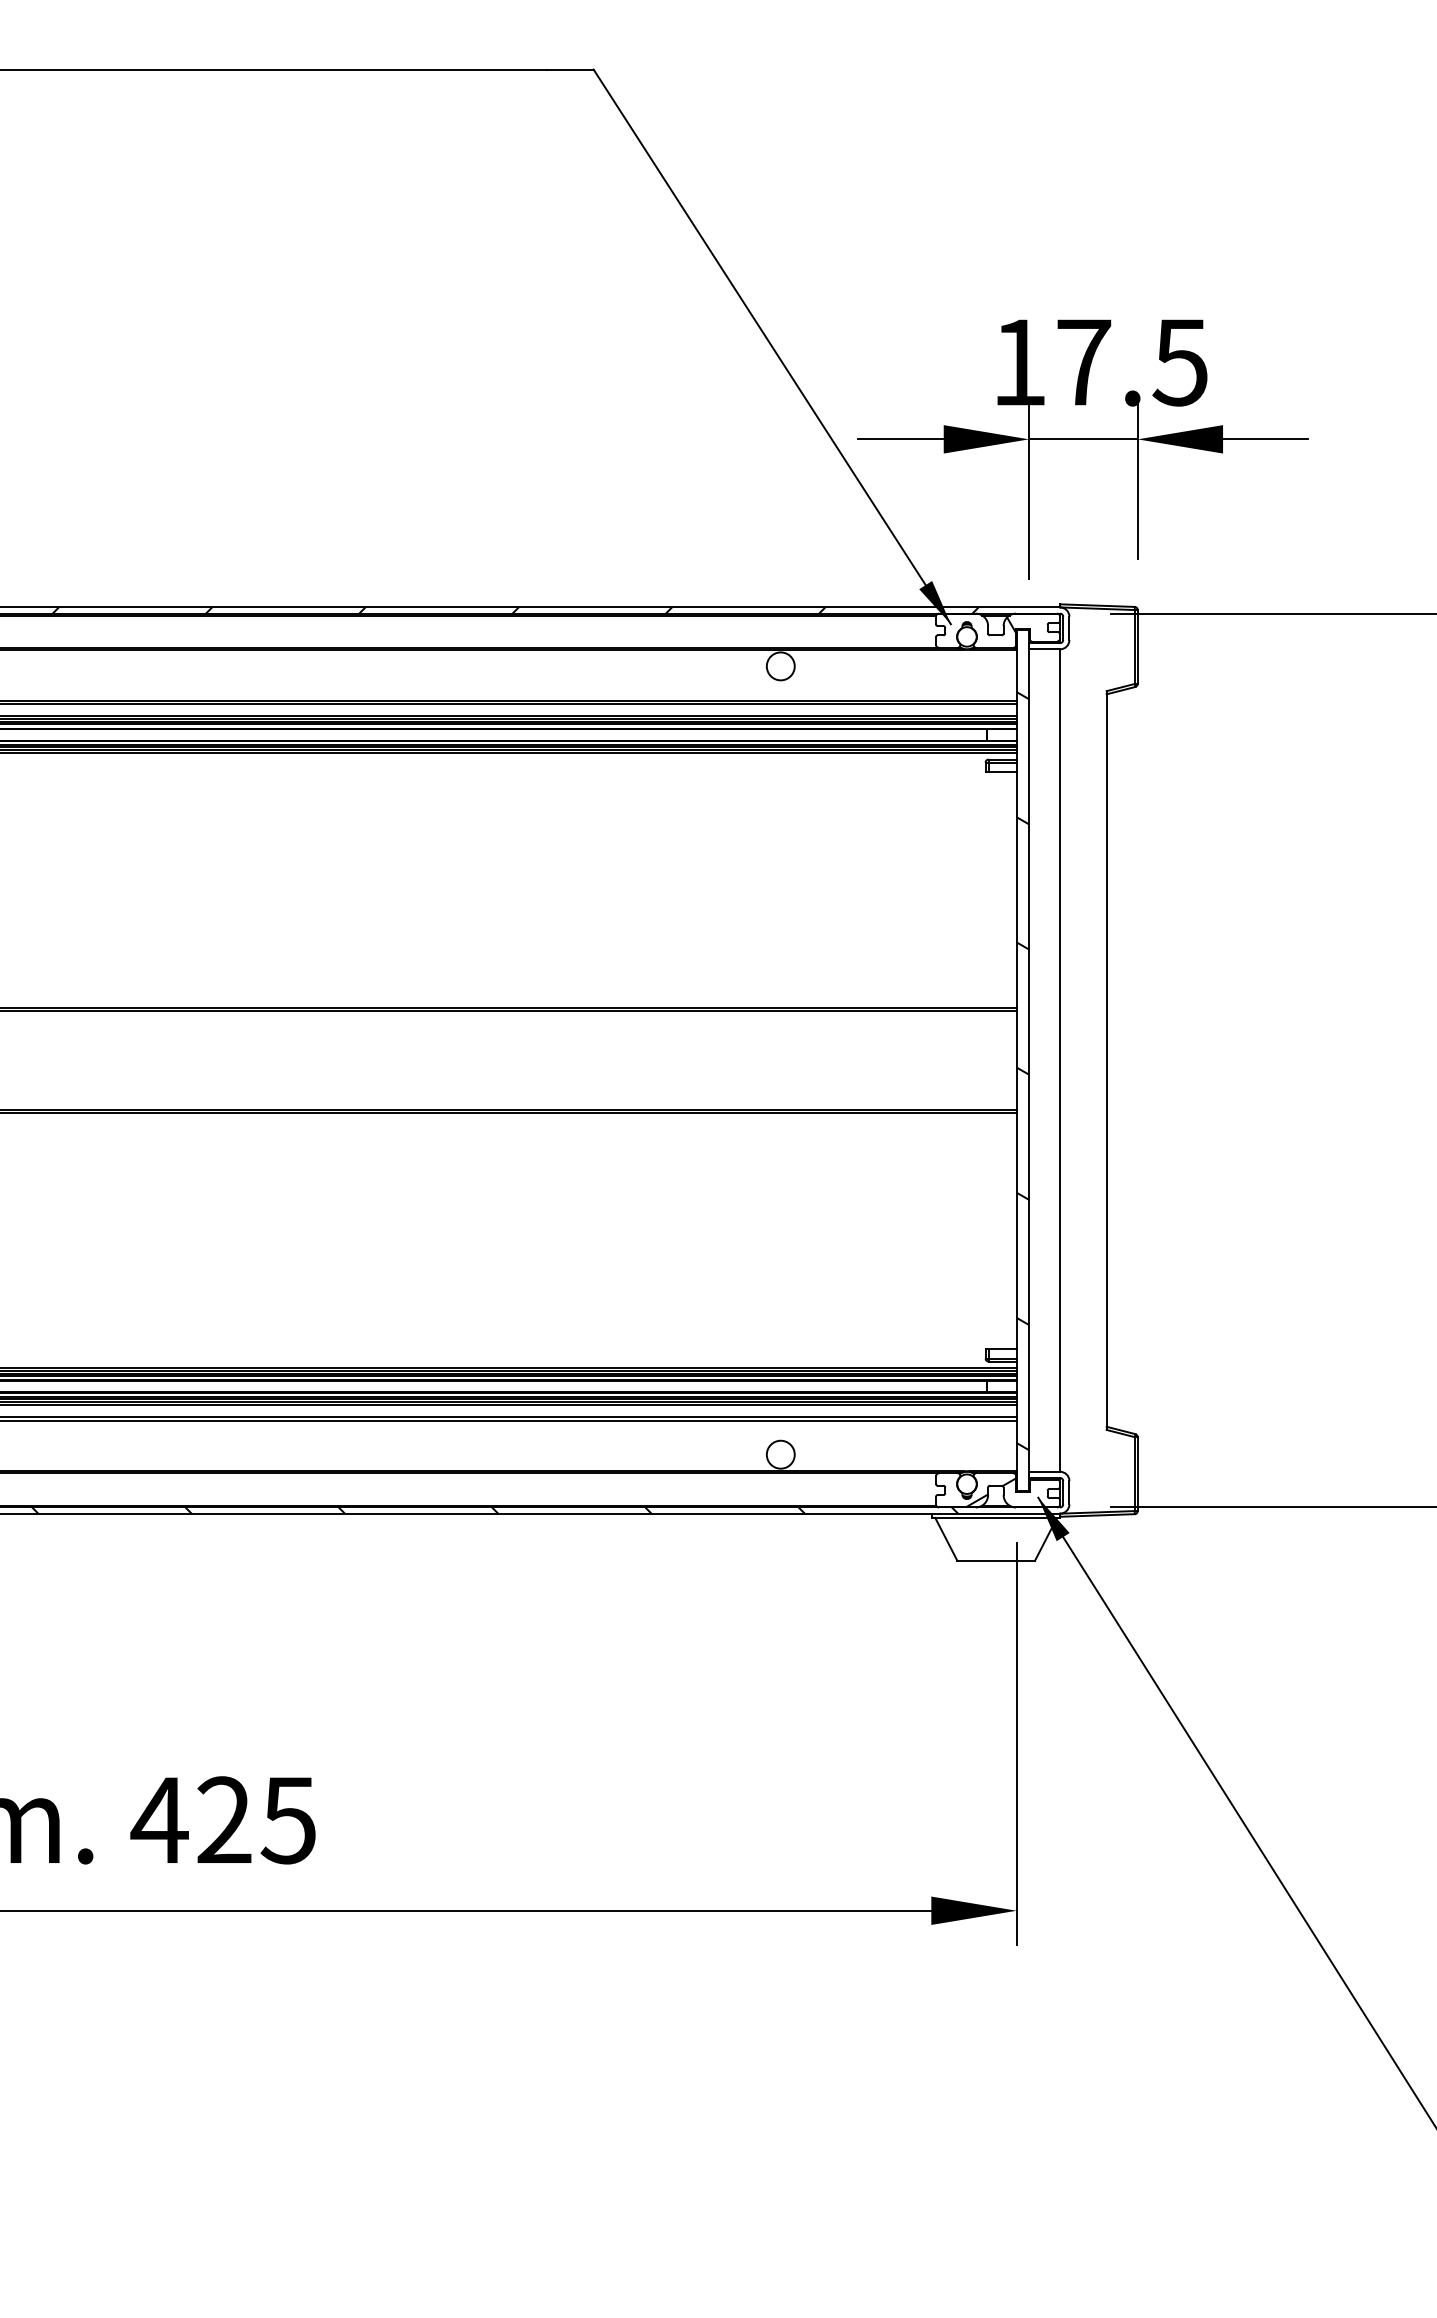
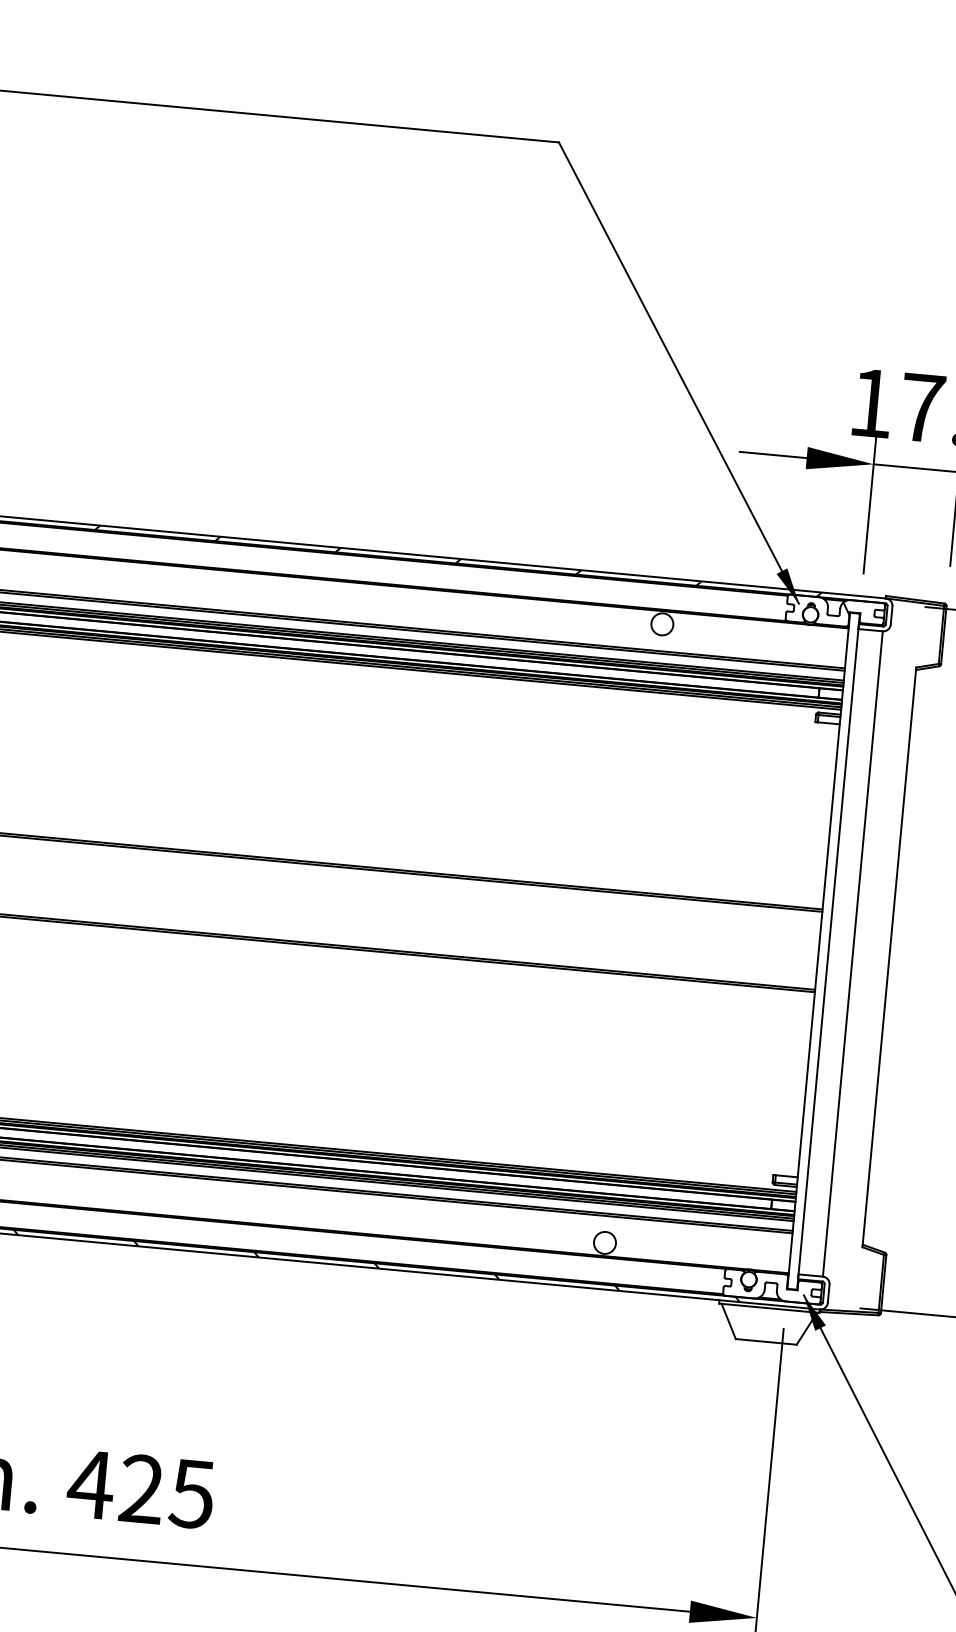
hatch: (1022, 1071) -> (822, 959), removed
hatch: (990, 1492) -> (766, 1287), removed

